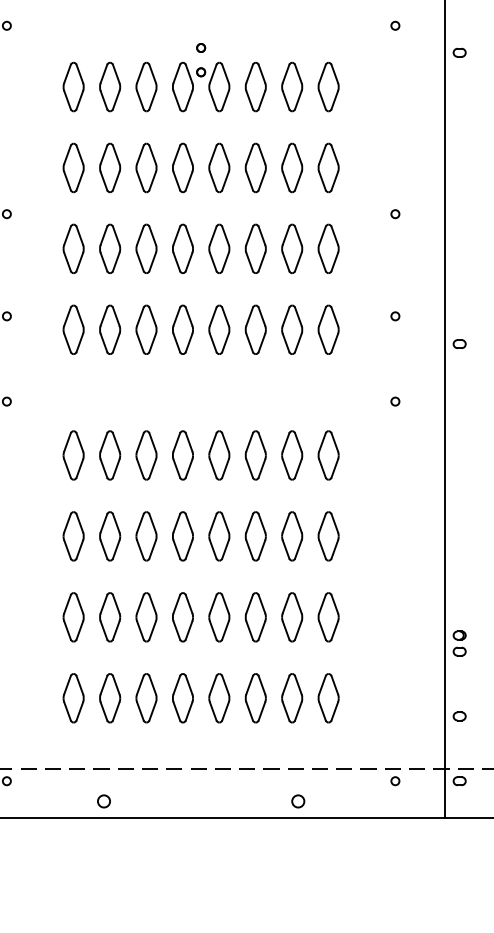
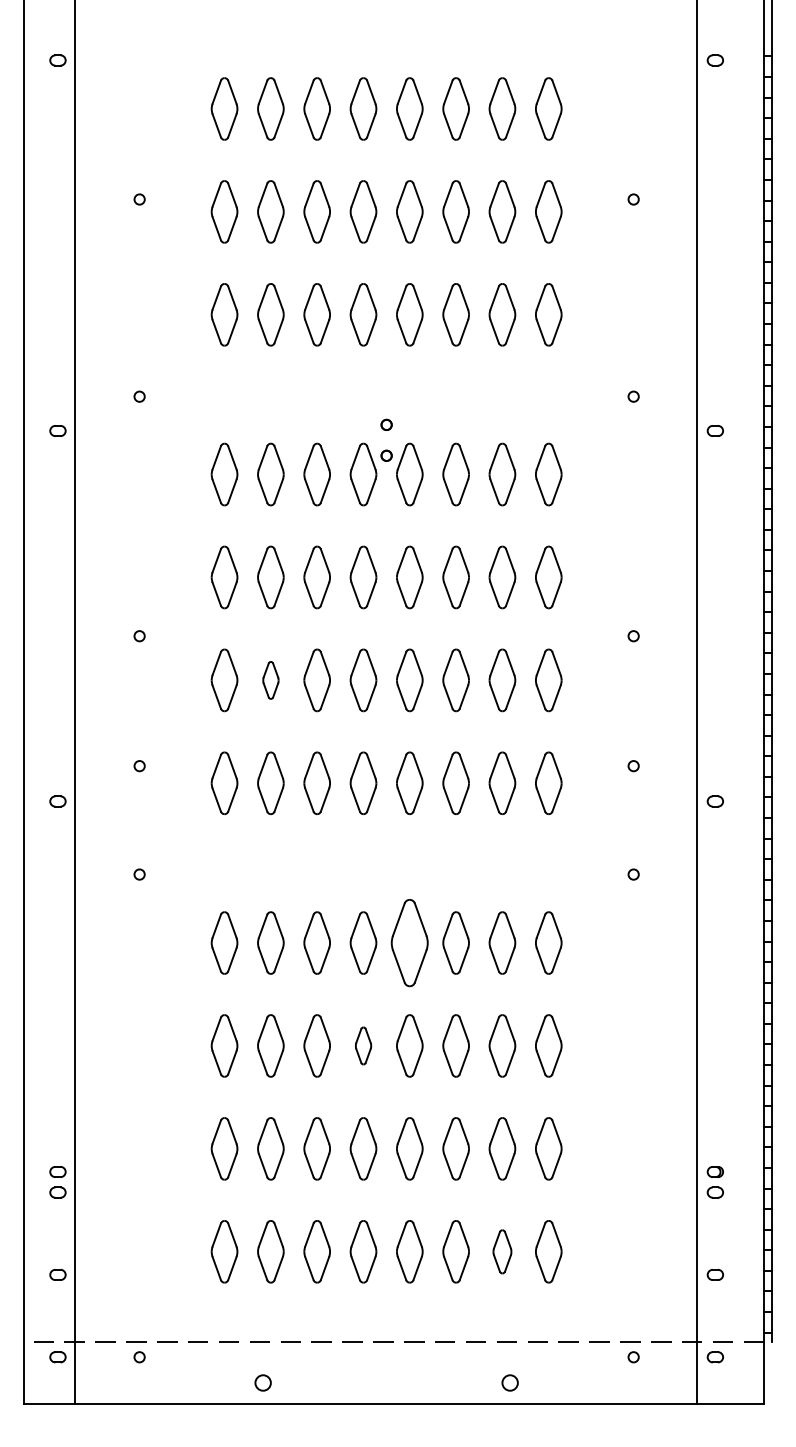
part: (109, 248) -> (270, 680), size x0.6
part: (219, 455) -> (409, 942), size x1.4
part: (182, 536) -> (363, 1045), size x0.6
part: (292, 698) -> (502, 1251), size x0.7

